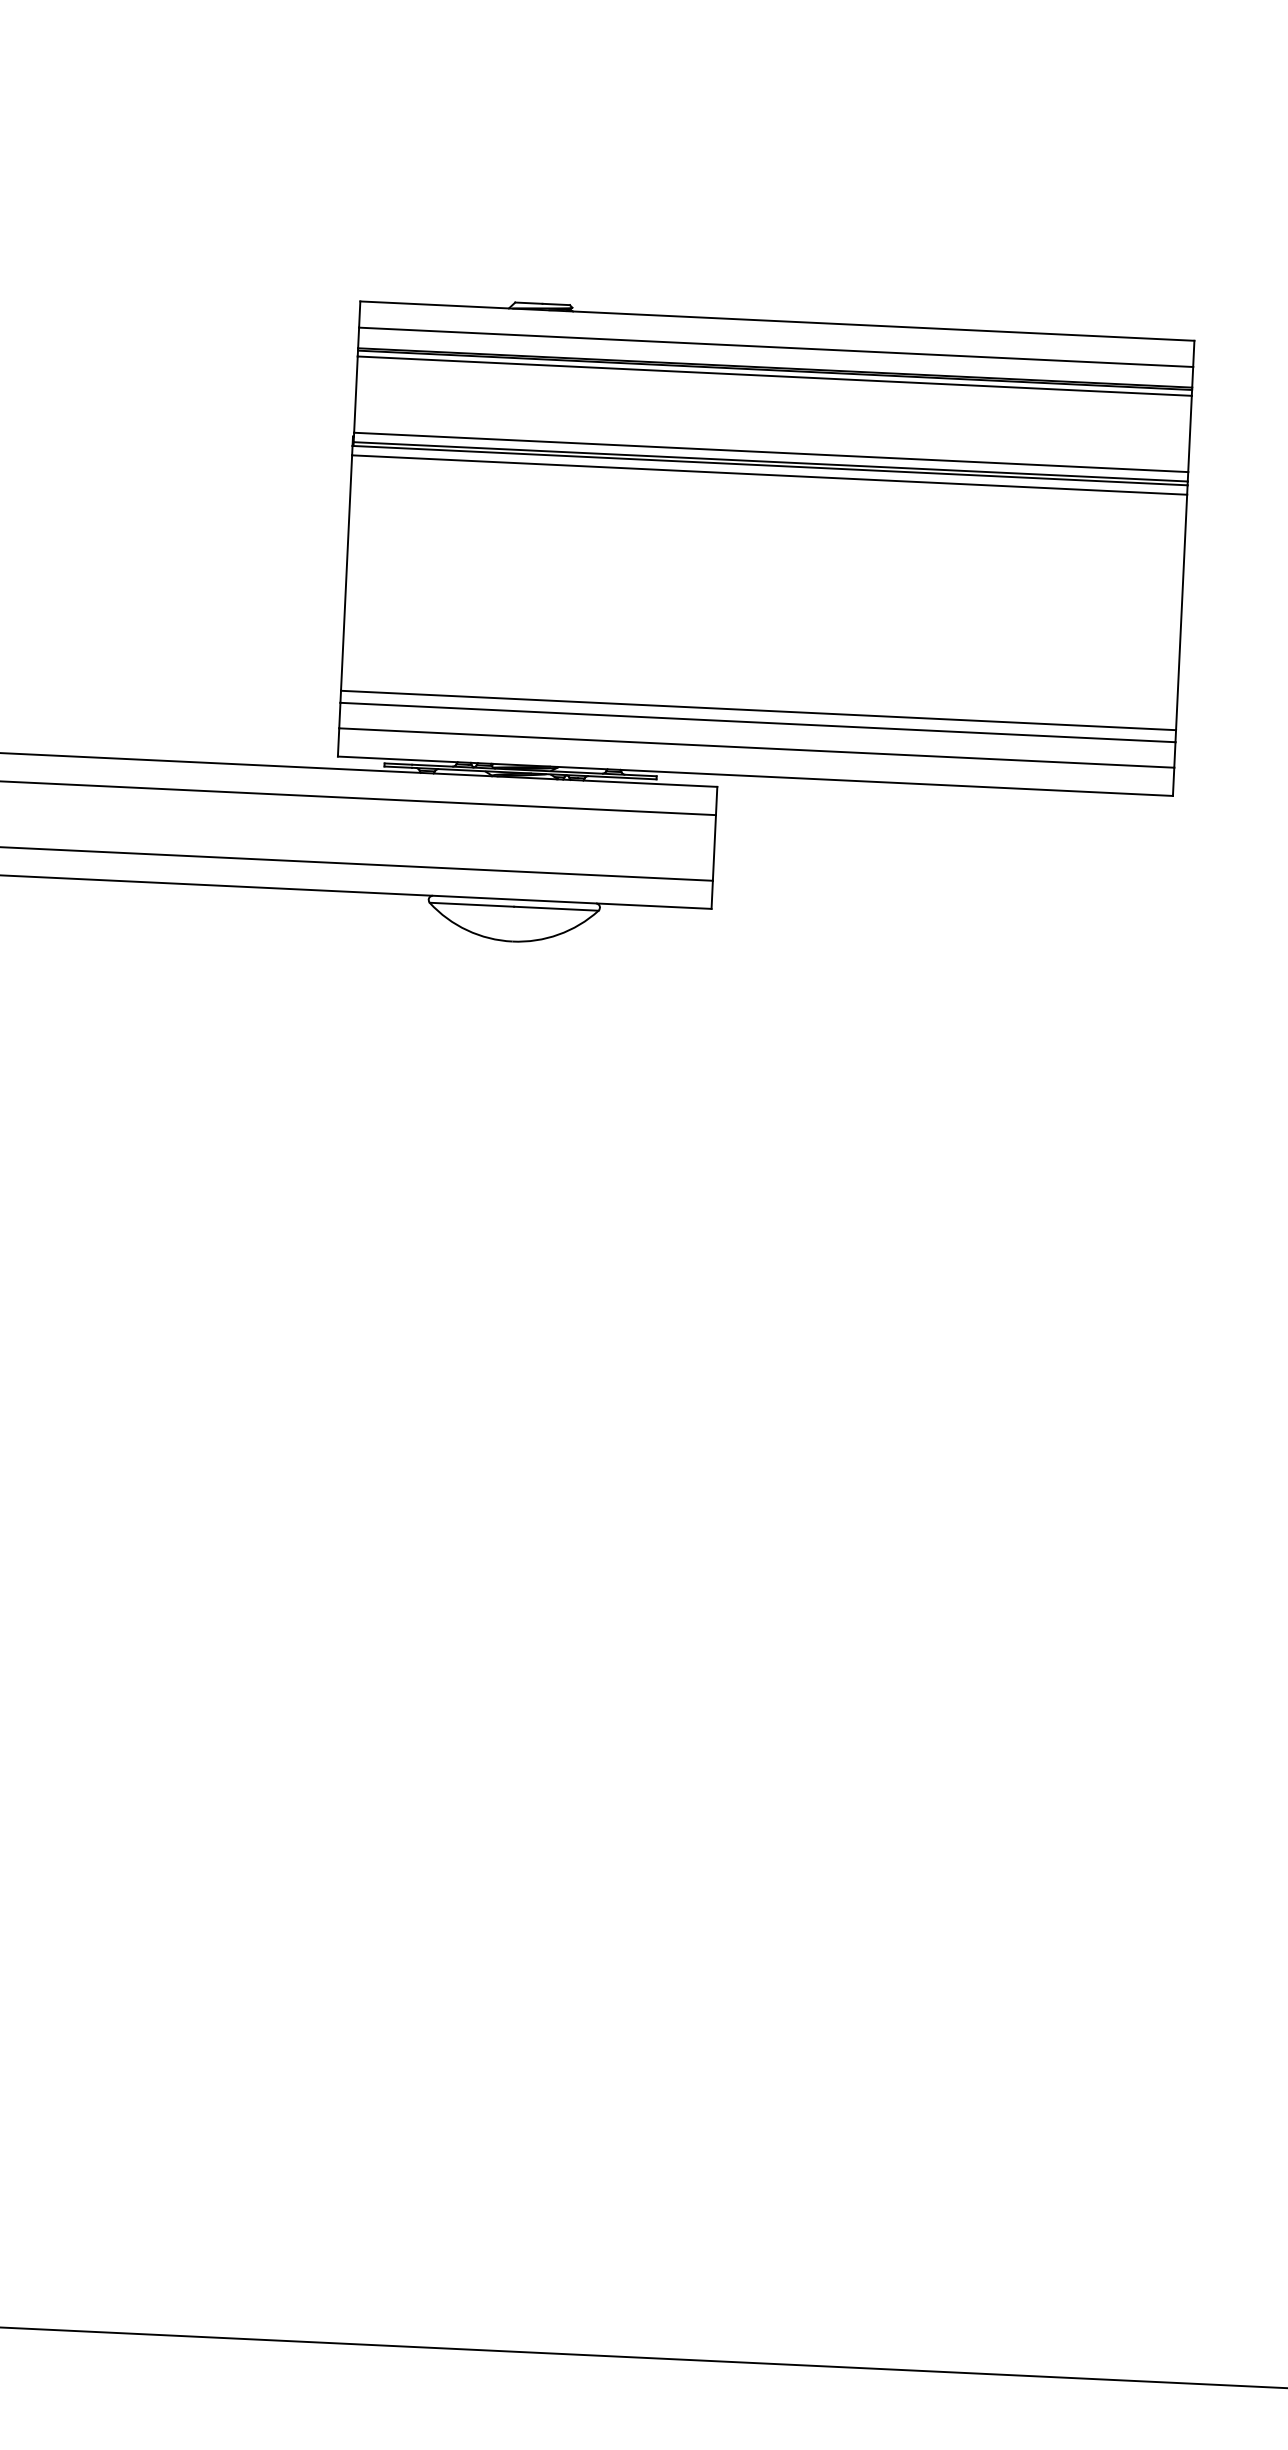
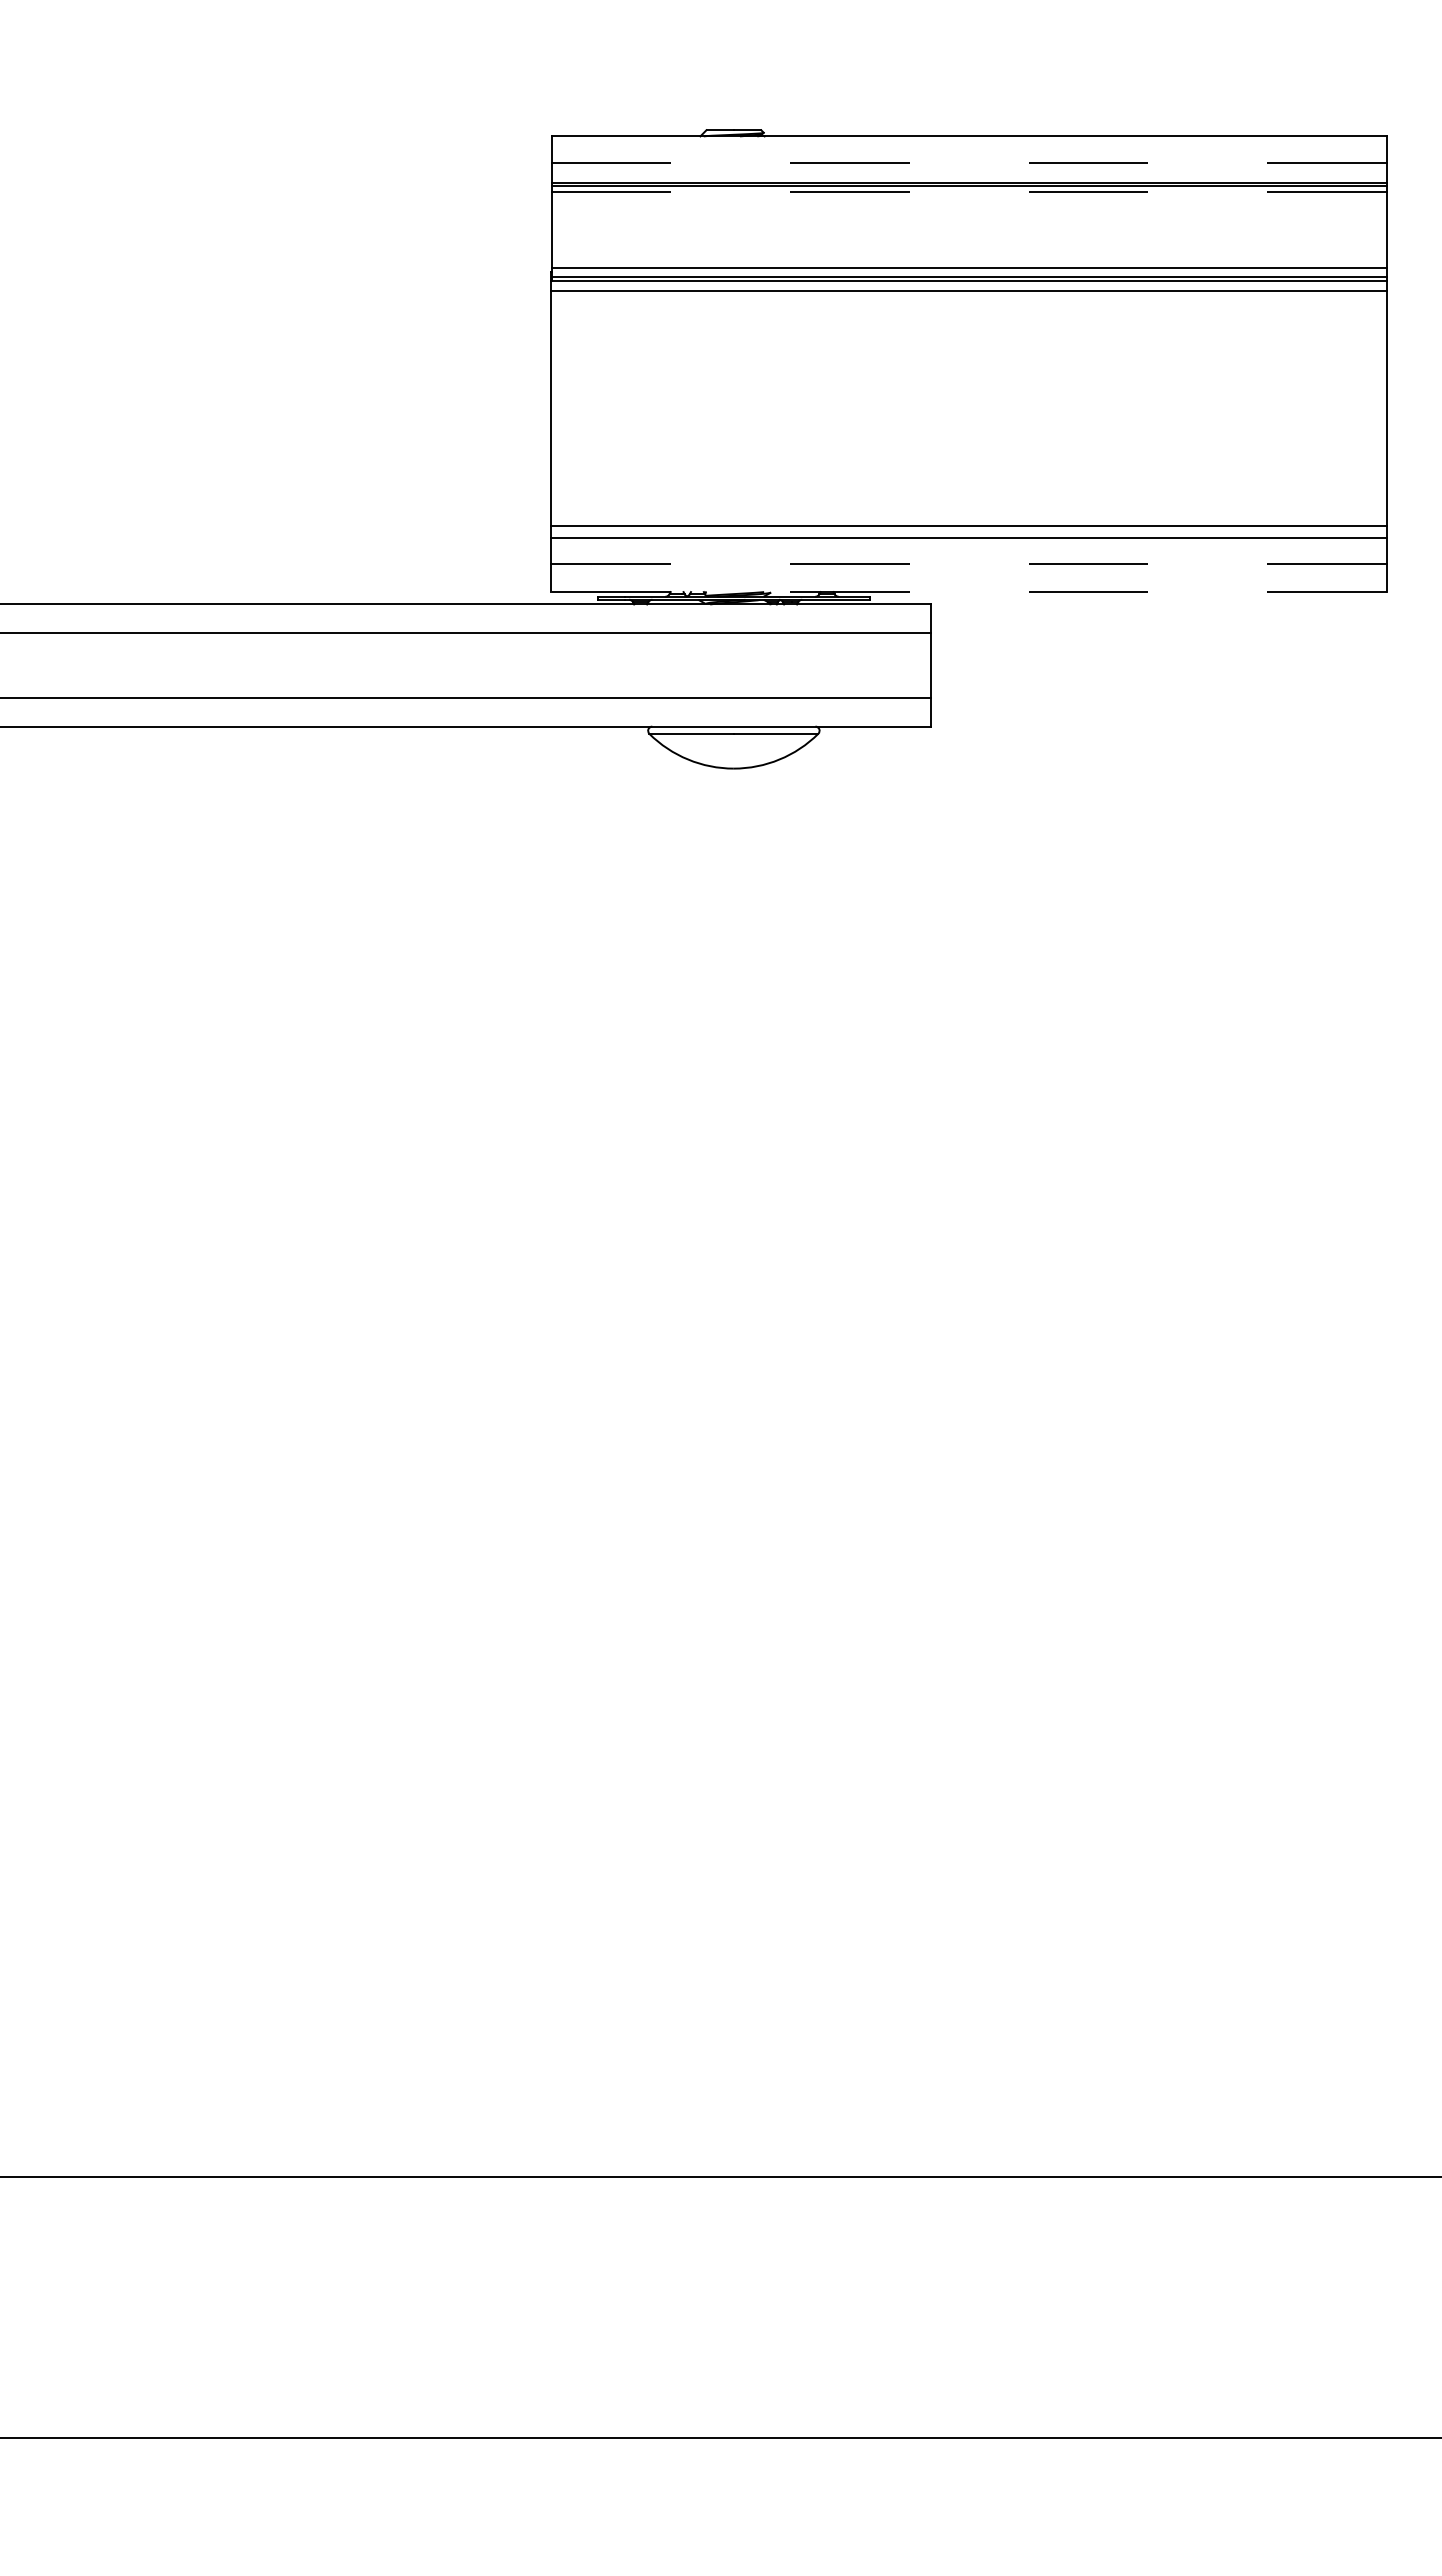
line: (776, 347) -> (969, 162), solid -> dashed
line: (775, 376) -> (969, 191), solid -> dashed
line: (756, 747) -> (968, 563), solid -> dashed
line: (755, 776) -> (968, 592), solid -> dashed

